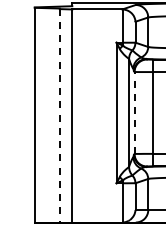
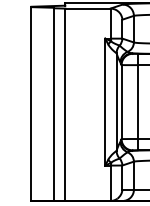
line: (134, 113) -> (121, 102), dashed -> solid
line: (59, 115) -> (53, 104), dashed -> solid

